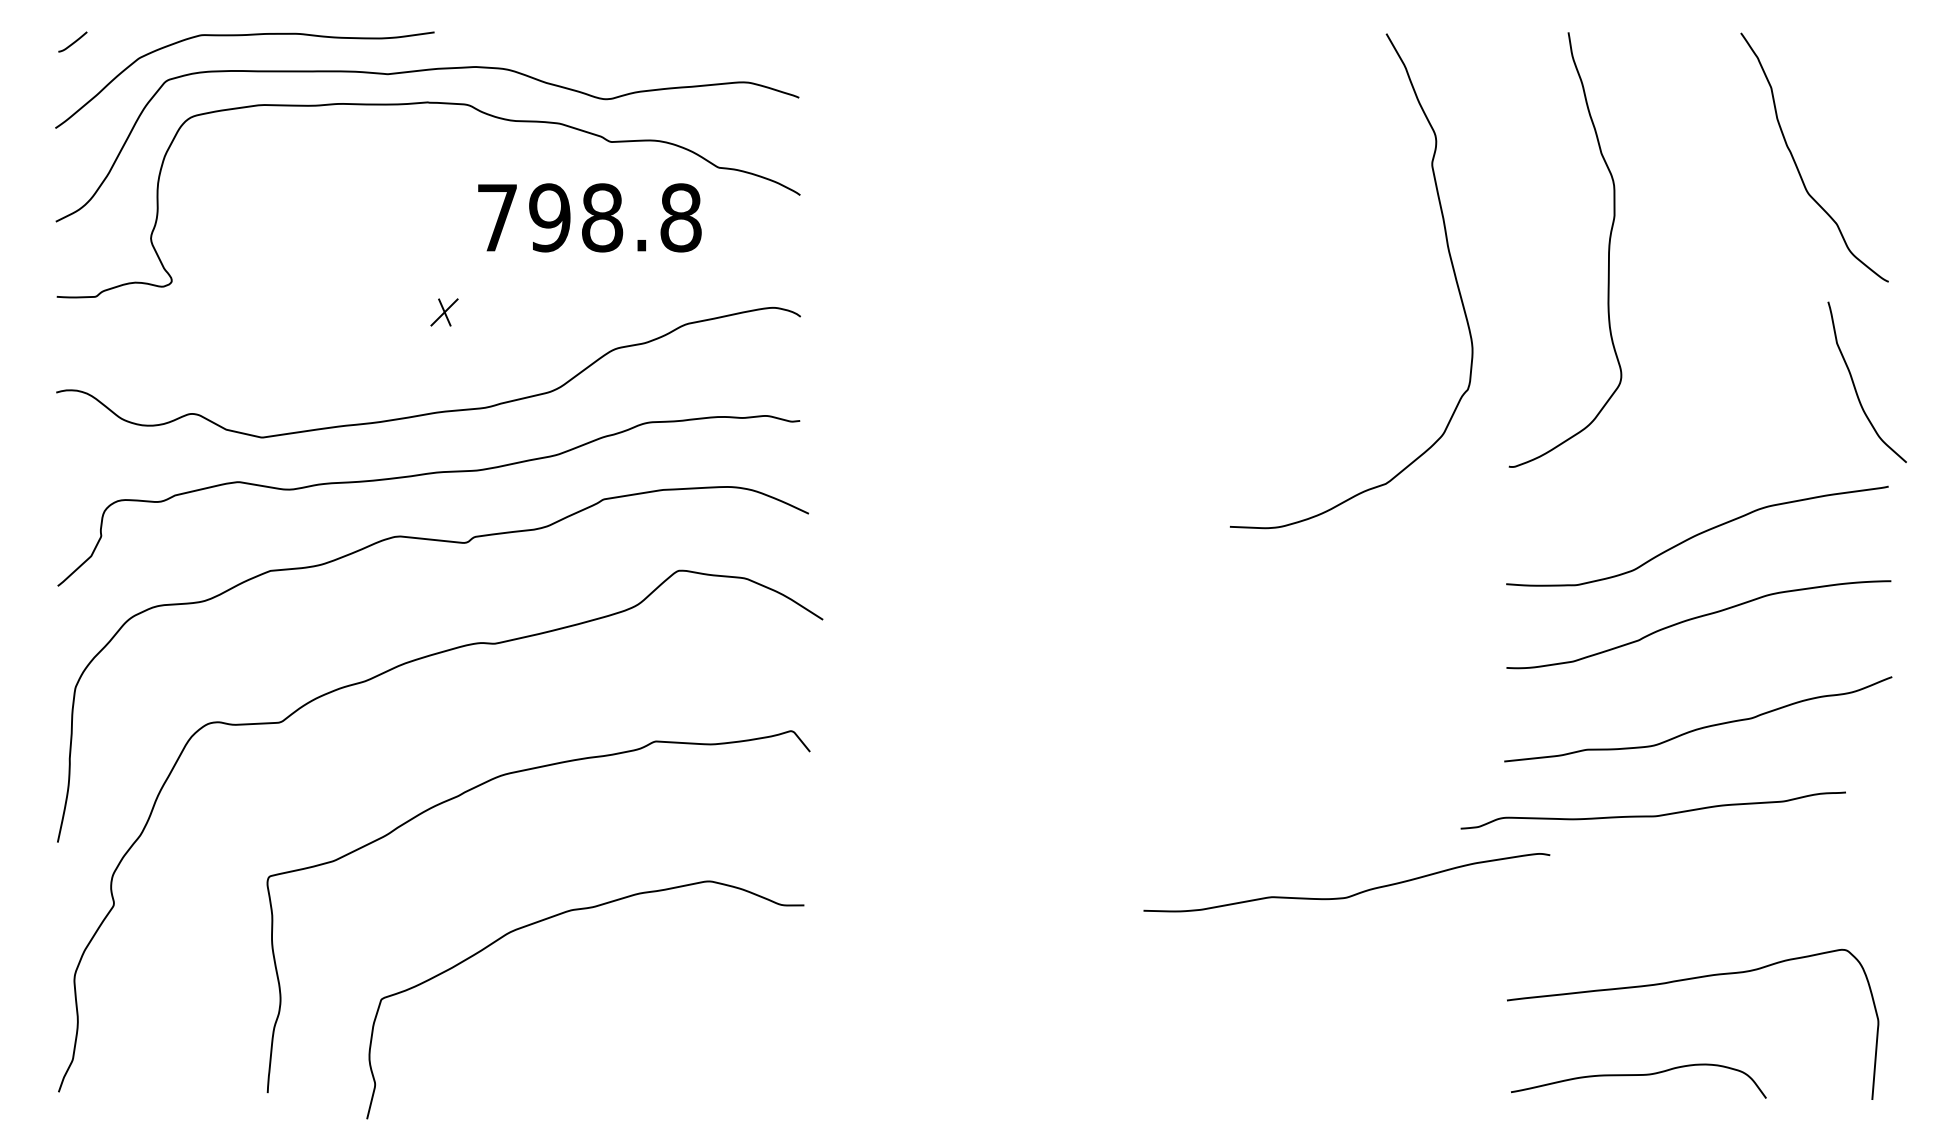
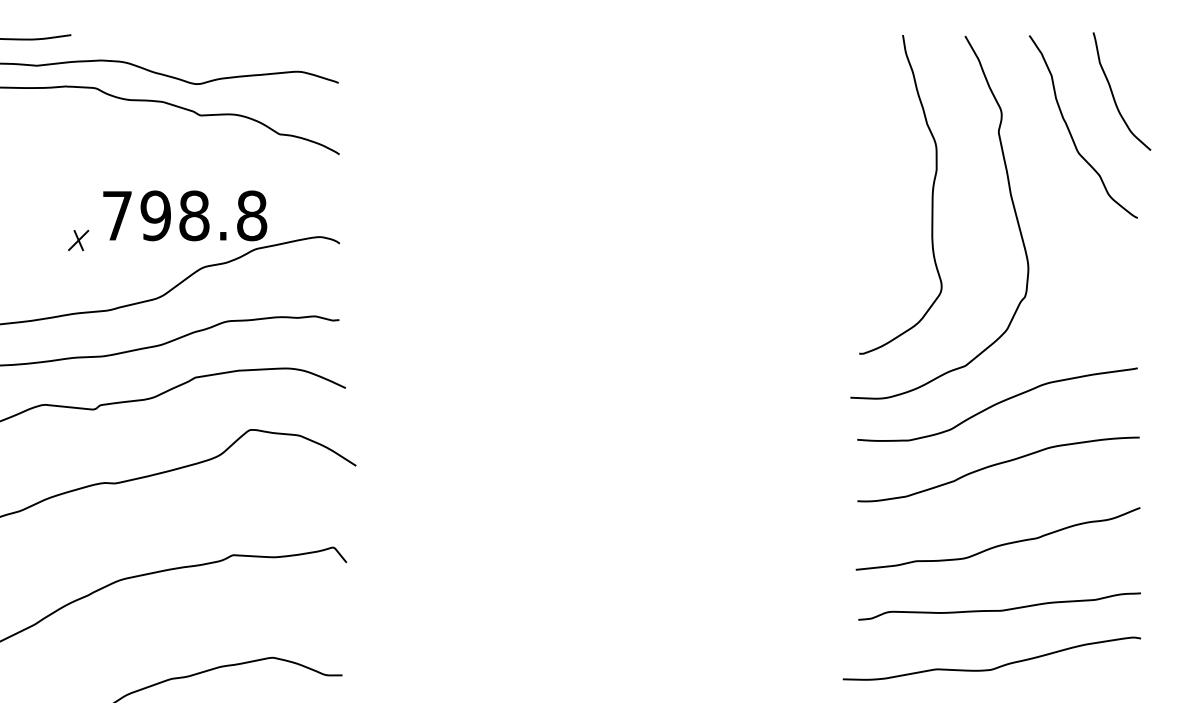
text: (589, 217) -> (184, 215), moved
curve: (1448, 254) -> (1010, 197), moved
curve: (1854, 382) -> (1112, 91), moved
curve: (1652, 815) -> (998, 610), moved
curve: (1349, 895) -> (993, 668), moved

